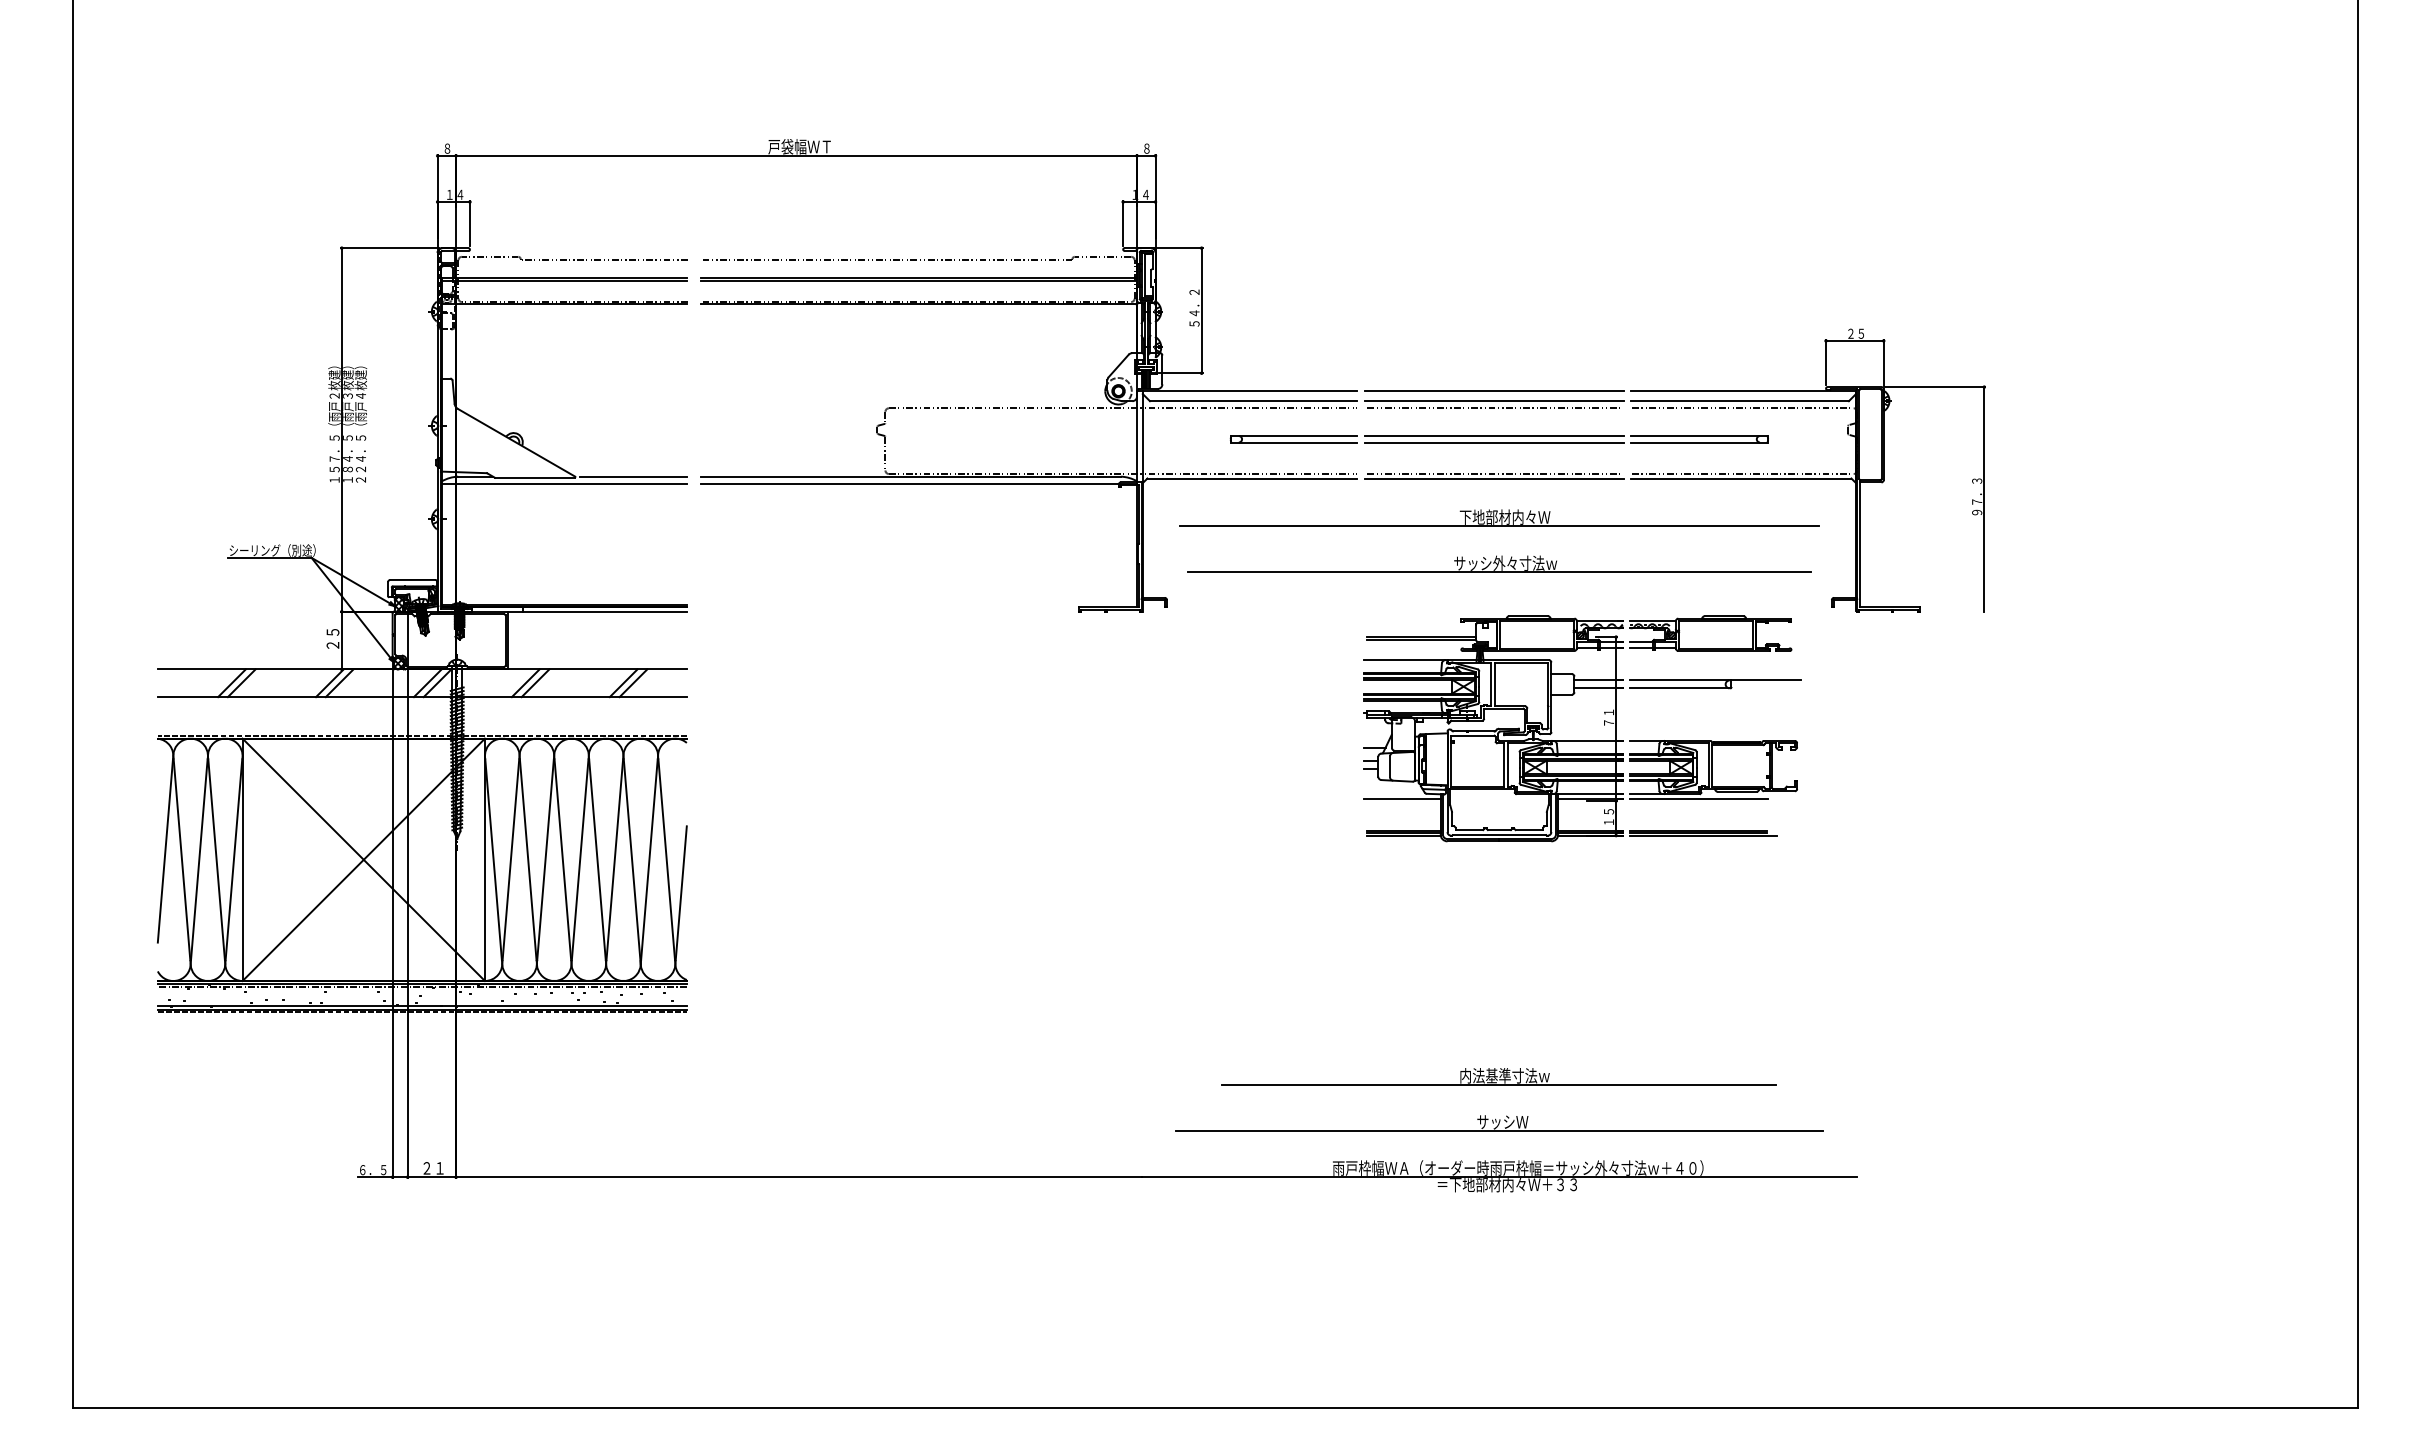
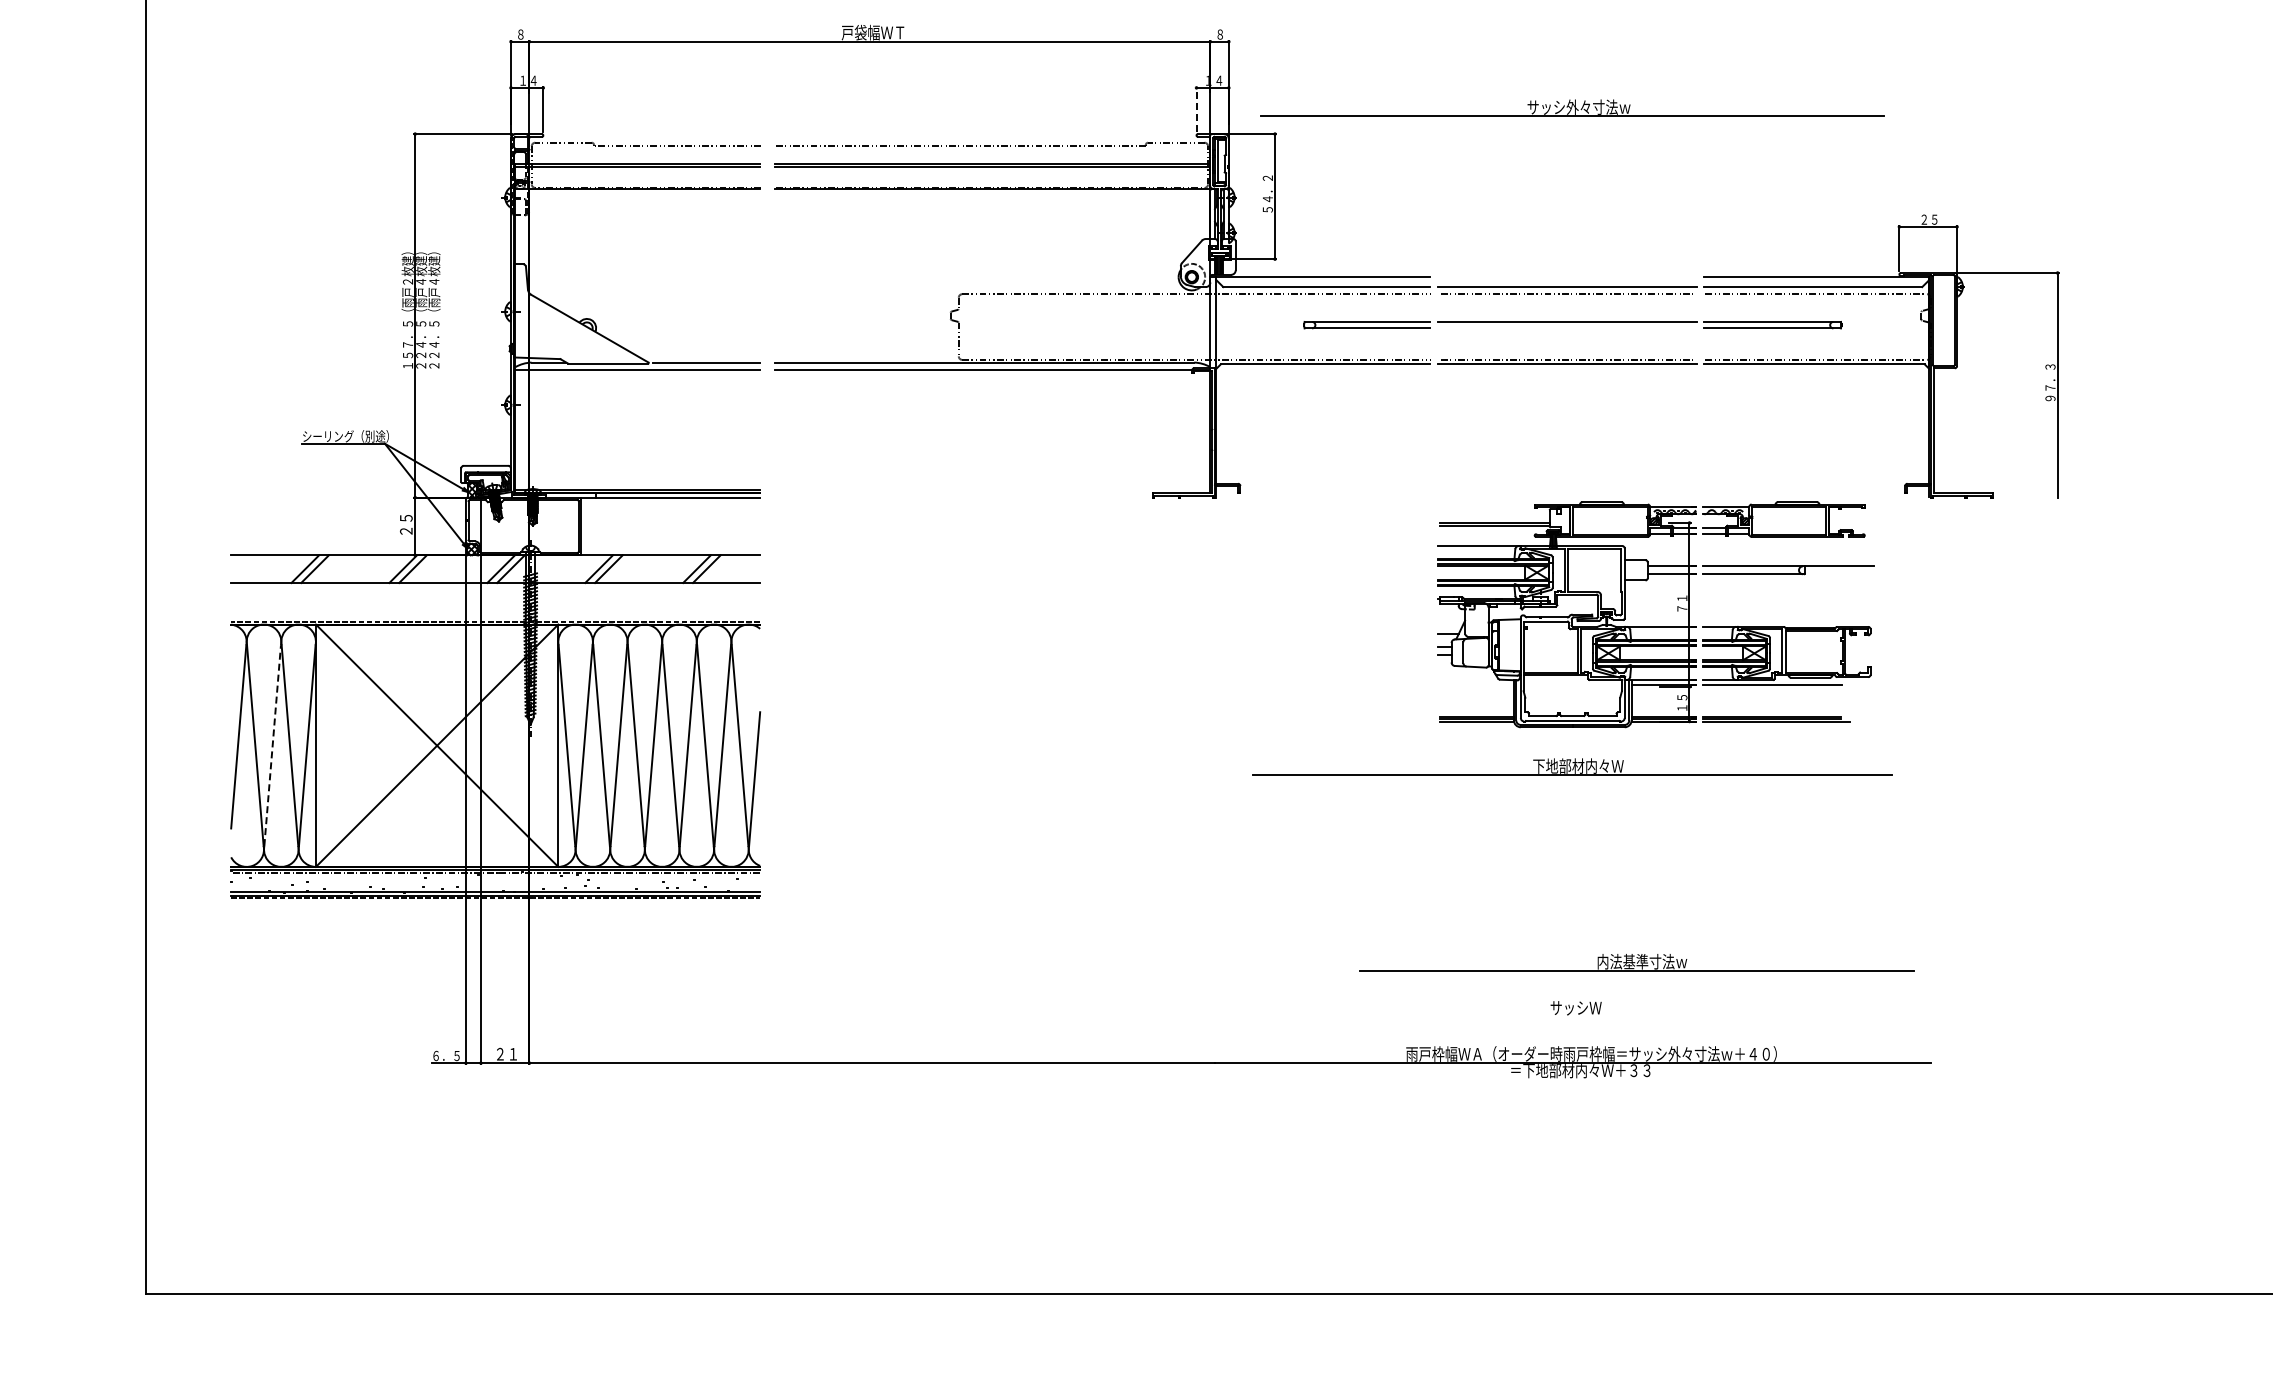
line: (1123, 223) -> (1196, 109), solid -> dashed
line: (1494, 390) -> (1567, 276), removed
text: (347, 437) -> (420, 323), １８４．５（雨戸３枚建） -> ２２４．５（雨戸４枚建）
line: (1494, 442) -> (1567, 328), removed
part: (1499, 517) -> (1572, 766), moved
part: (1499, 563) -> (1572, 107), moved
line: (1402, 798) -> (1475, 684), removed
line: (199, 859) -> (272, 745), solid -> dashed
part: (1498, 1076) -> (1635, 962), moved
line: (1499, 1131) -> (1572, 1017), removed

